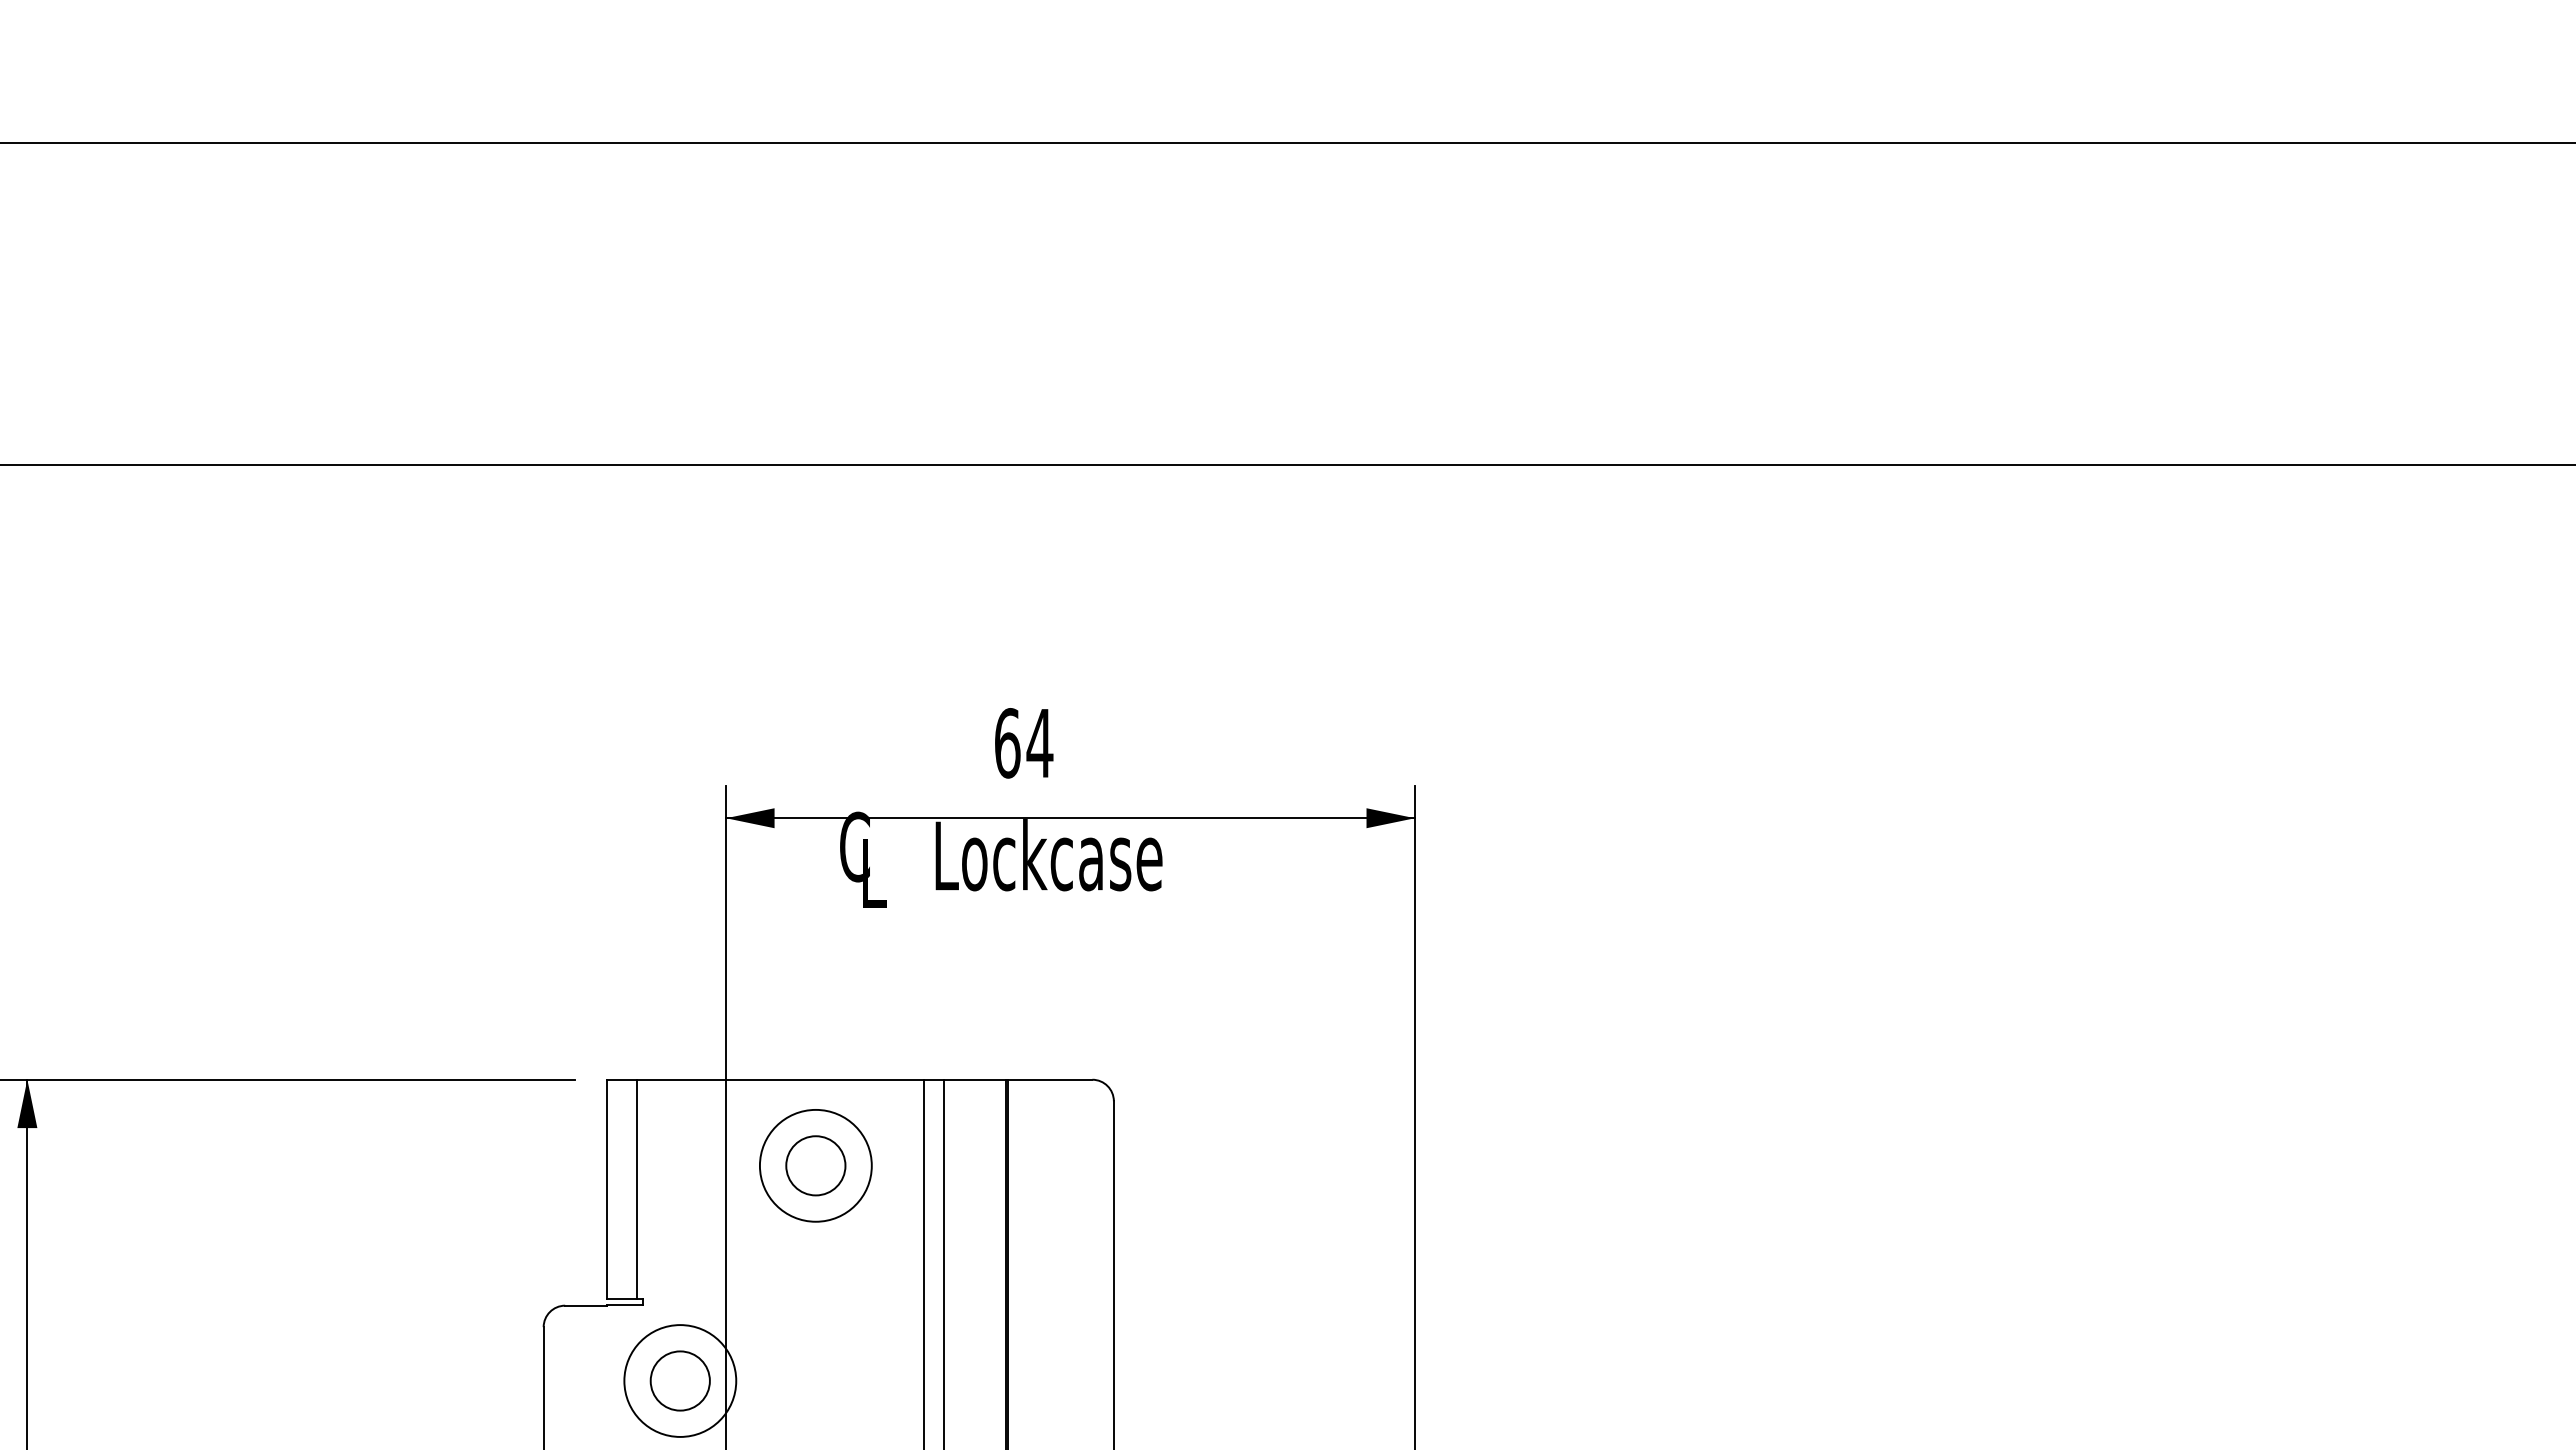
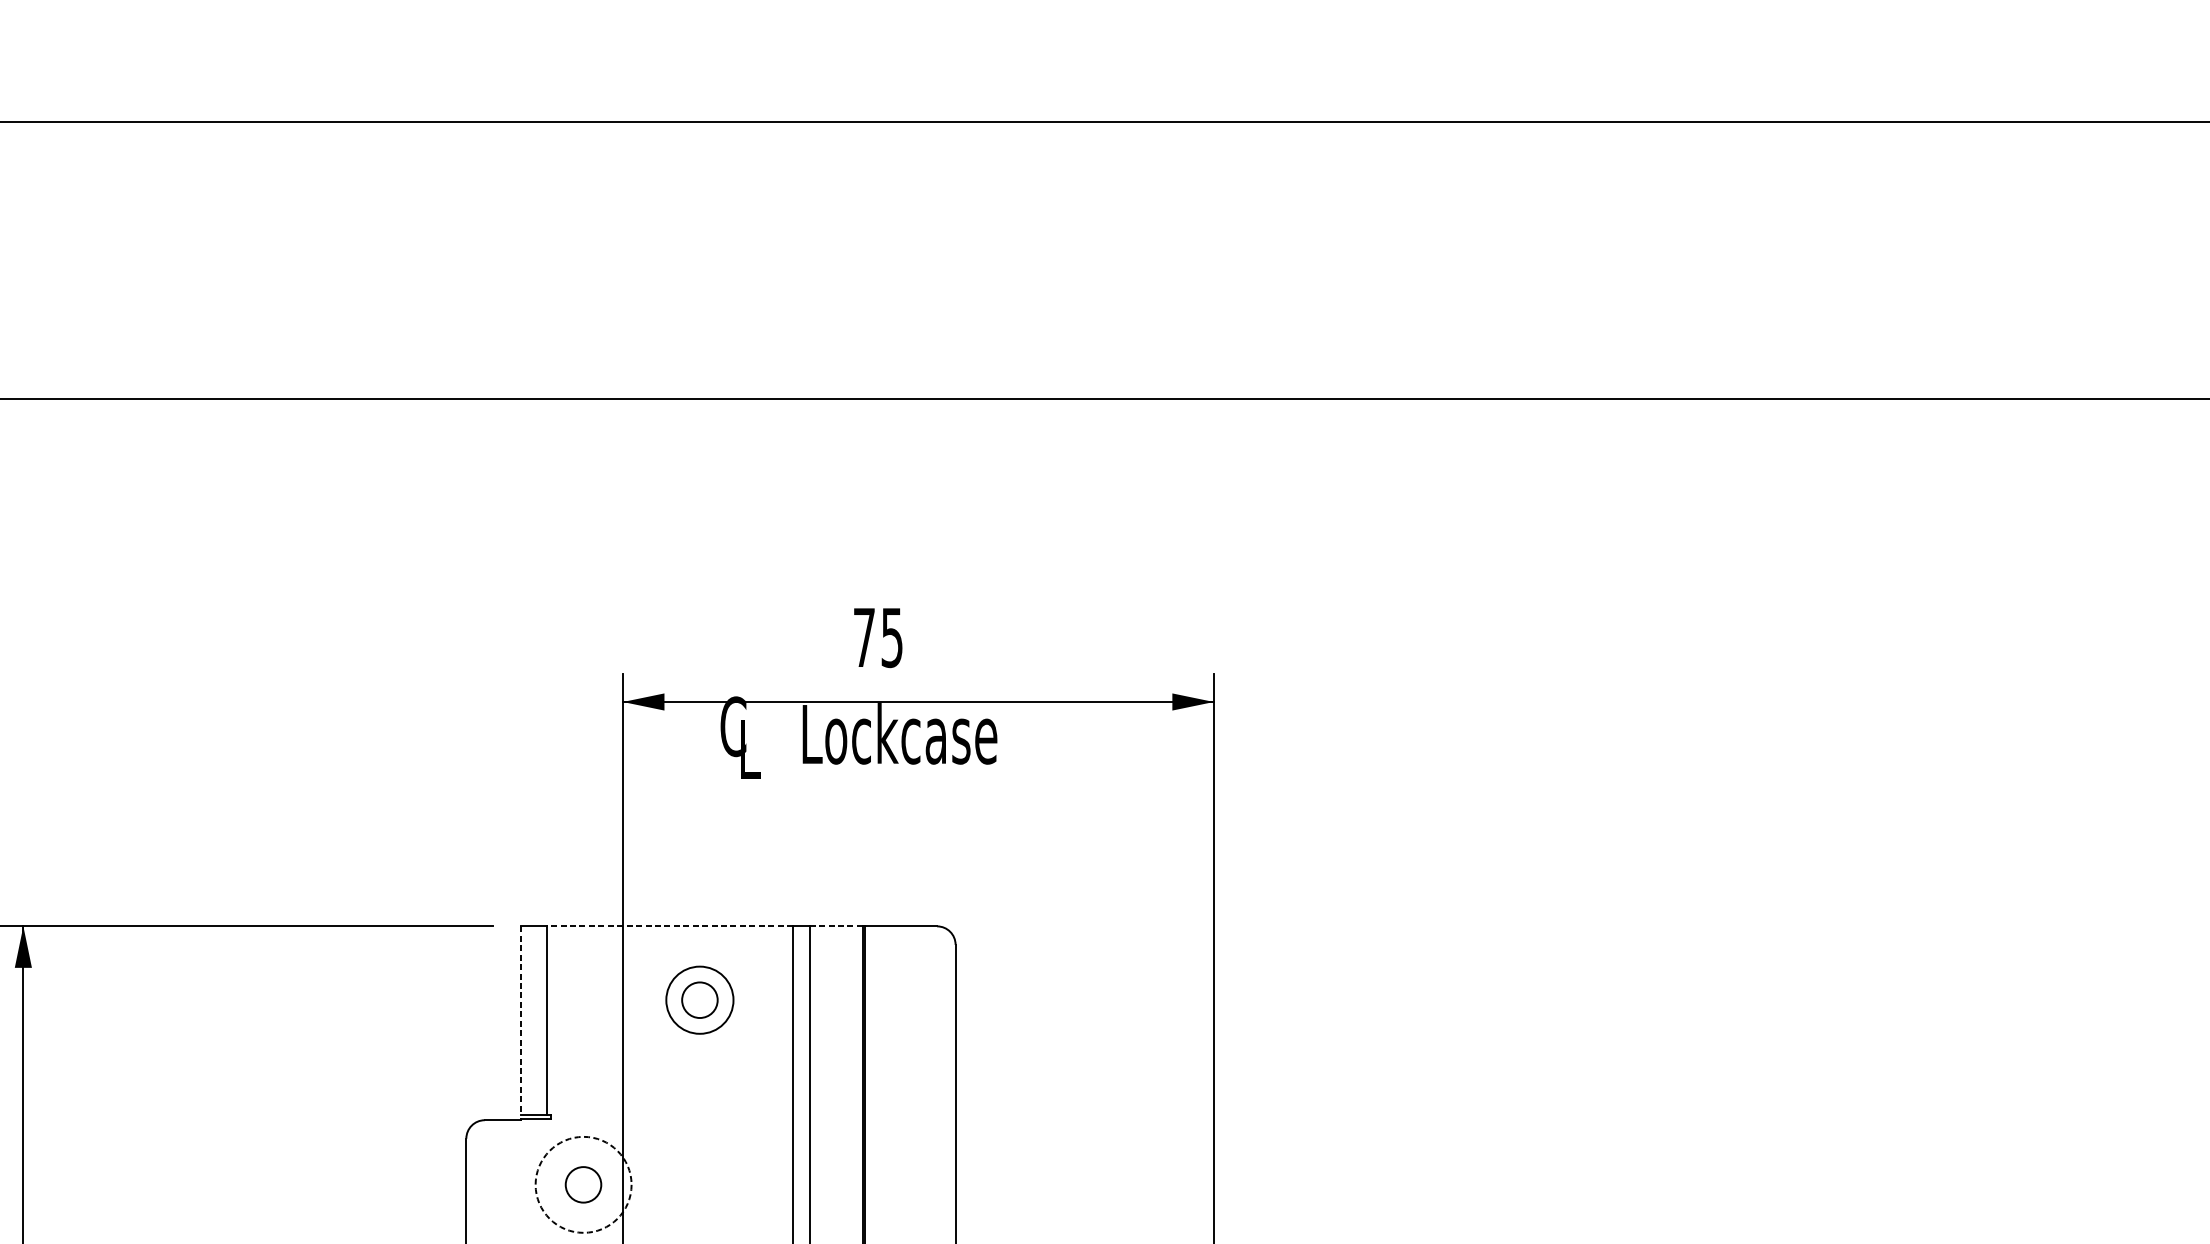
text: (1024, 743) -> (878, 637), 64 -> 75
line: (780, 1079) -> (669, 926), solid -> dashed
line: (975, 1079) -> (836, 926), solid -> dashed
circle: (815, 1165) -> (699, 999), size x0.7
circle: (815, 1165) -> (699, 999), size x0.7
line: (607, 1189) -> (521, 1020), solid -> dashed
circle: (679, 1380) -> (582, 1184), size x0.7
circle: (680, 1380) -> (583, 1184), solid -> dashed

